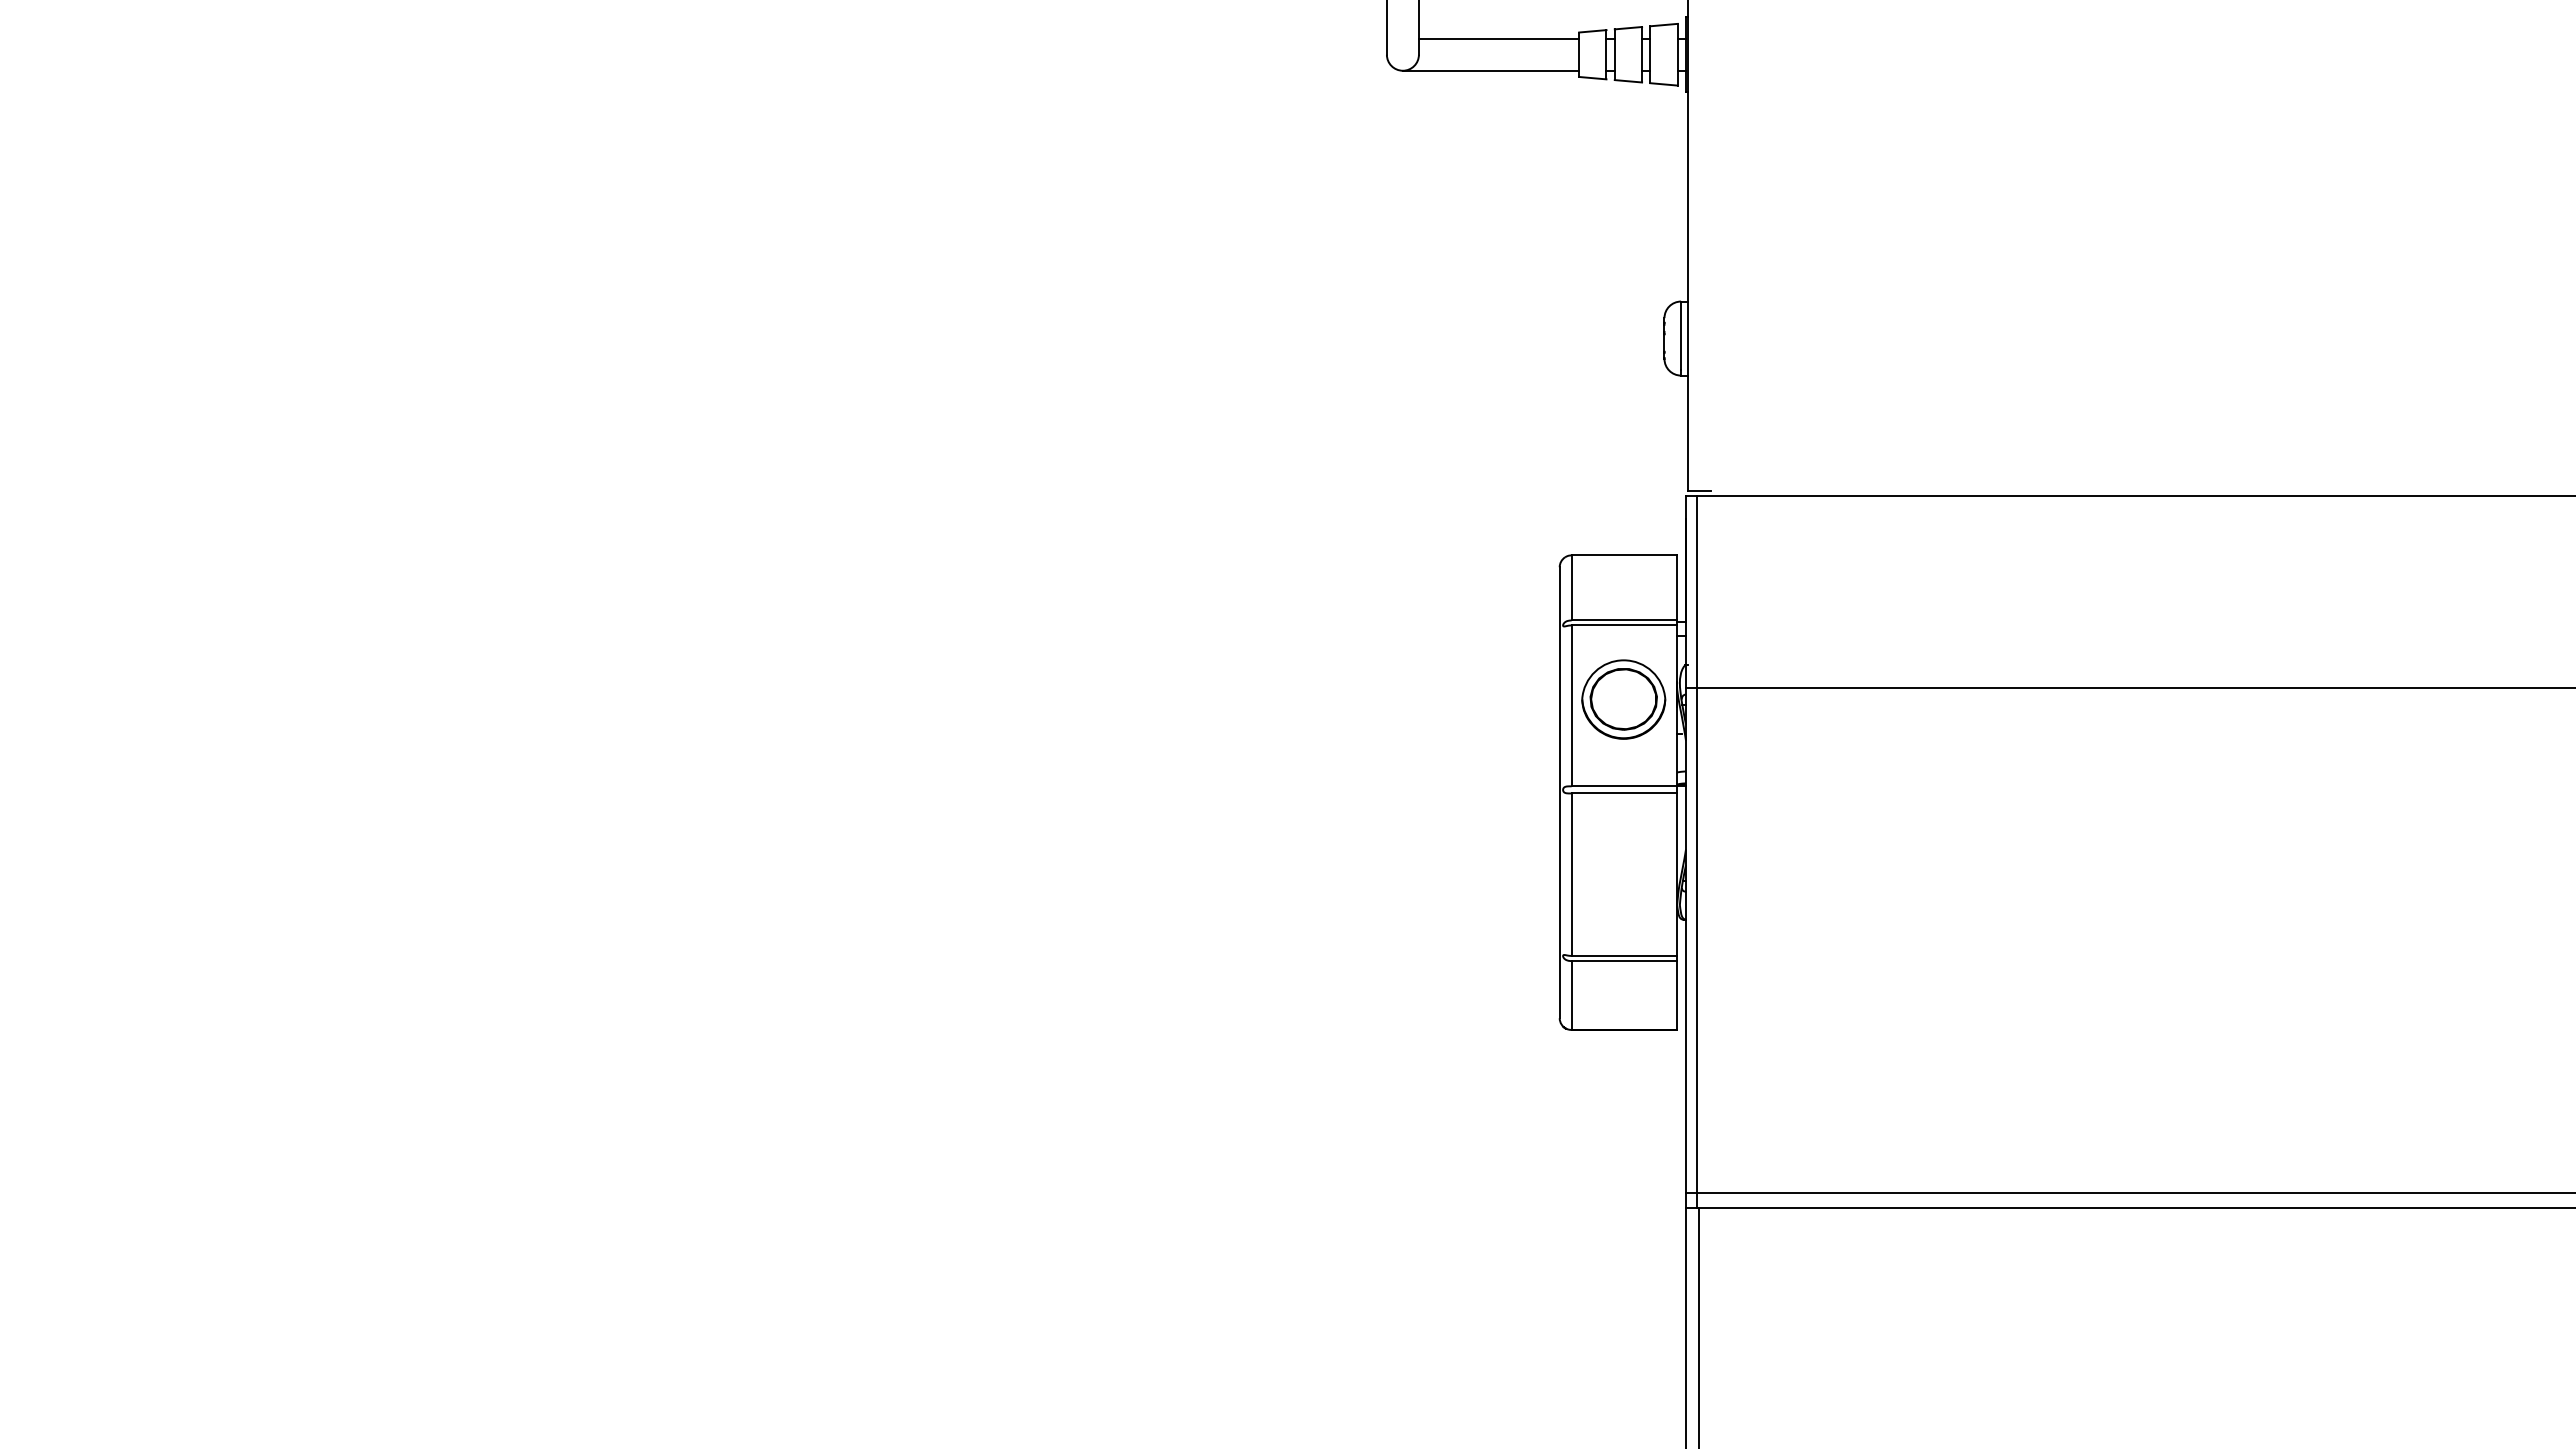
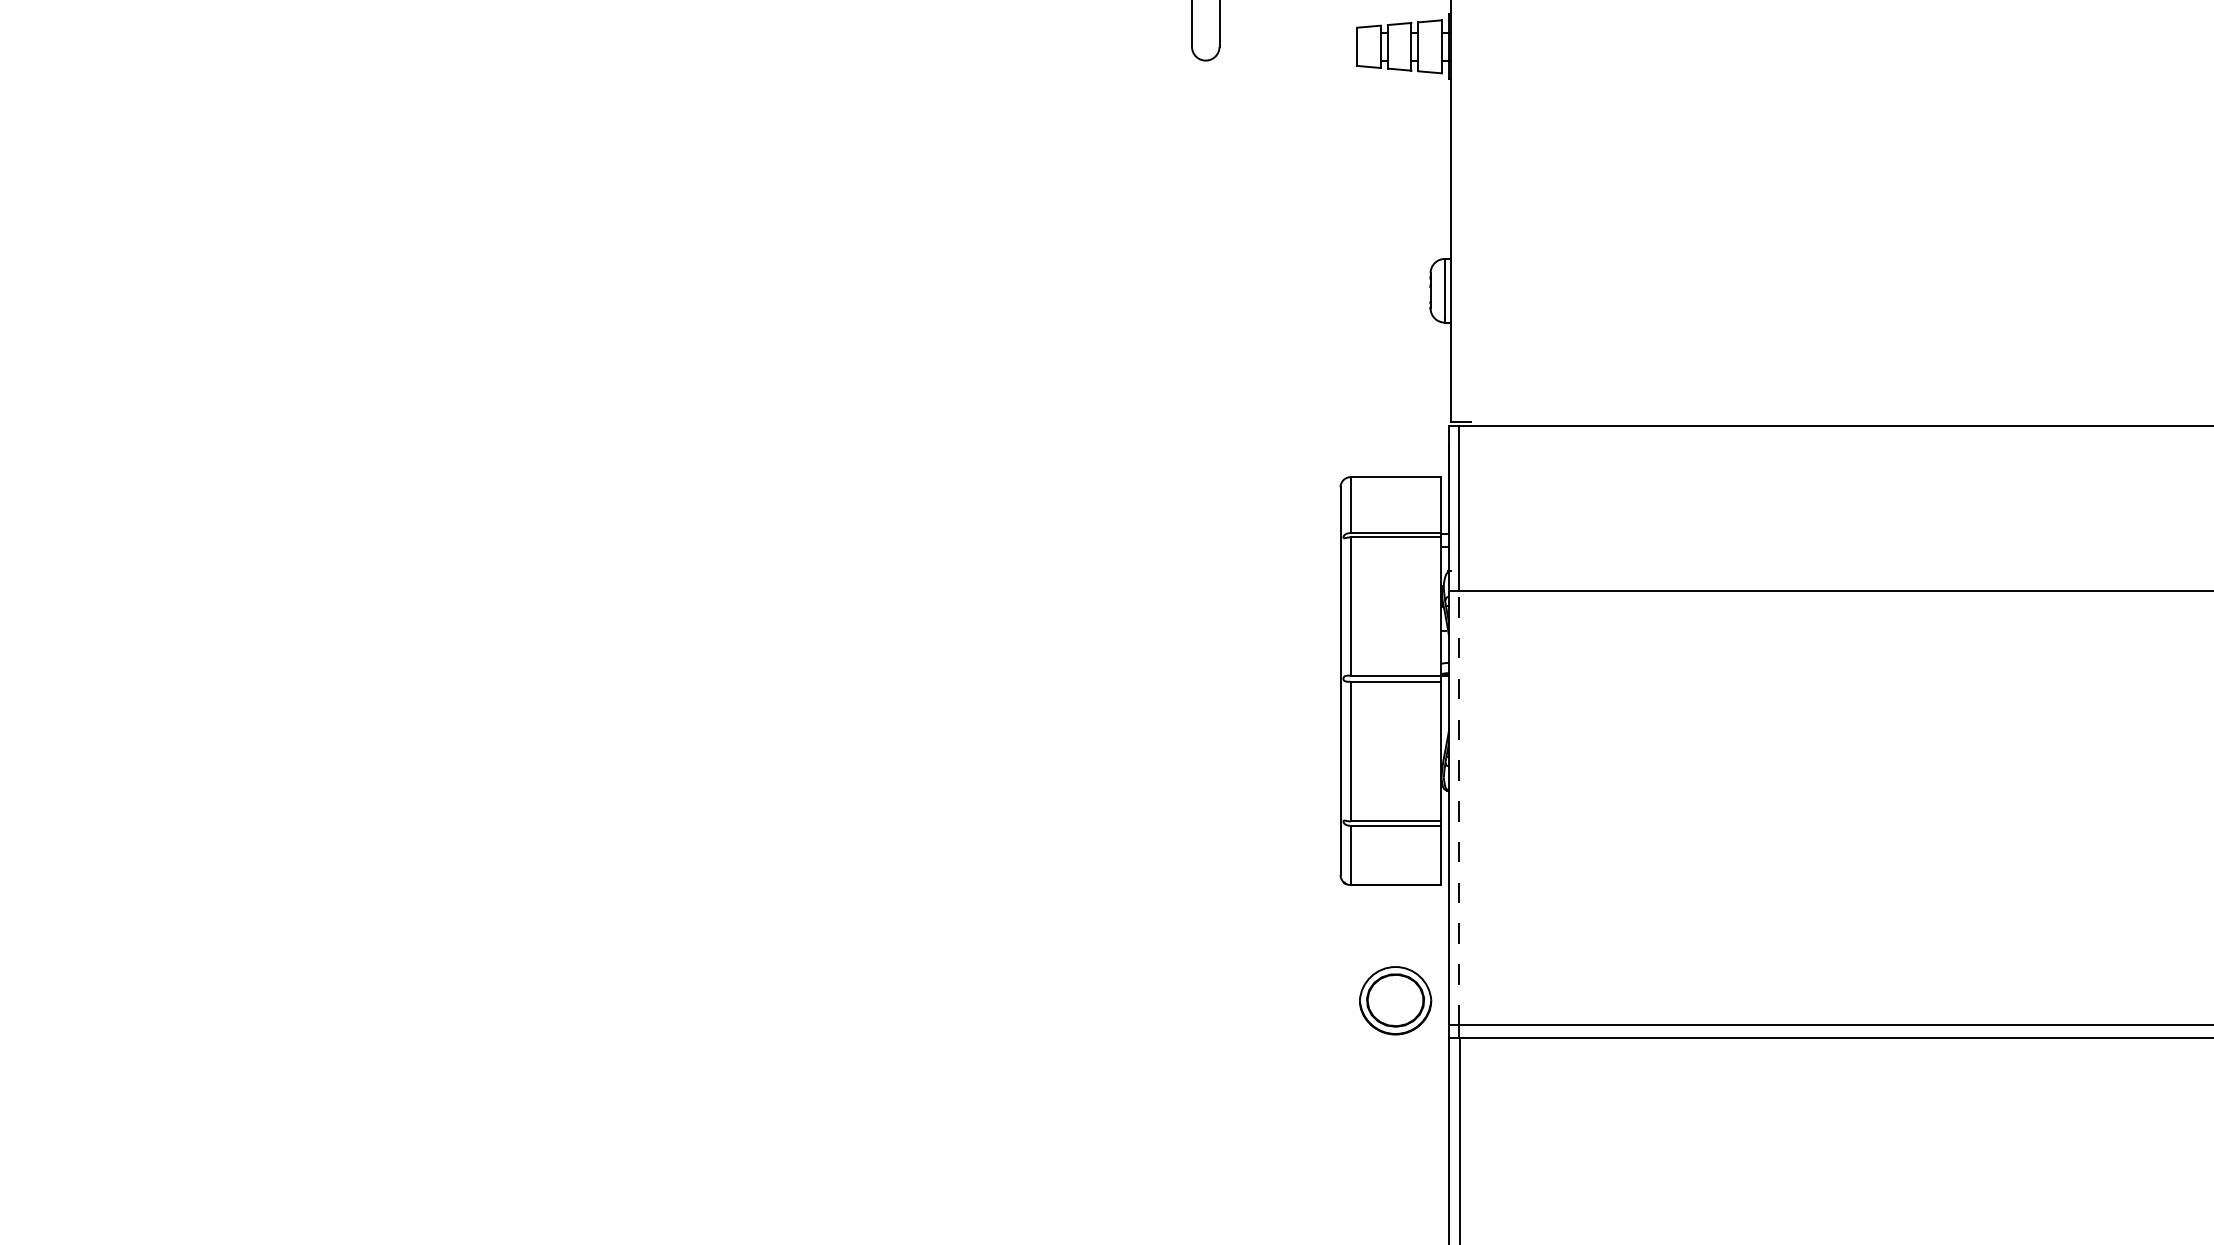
line: (1498, 38) -> (1287, 32), removed
line: (1490, 70) -> (1281, 60), removed
part: (1623, 699) -> (1395, 1000), moved
line: (1697, 940) -> (1458, 808), solid -> dashed

